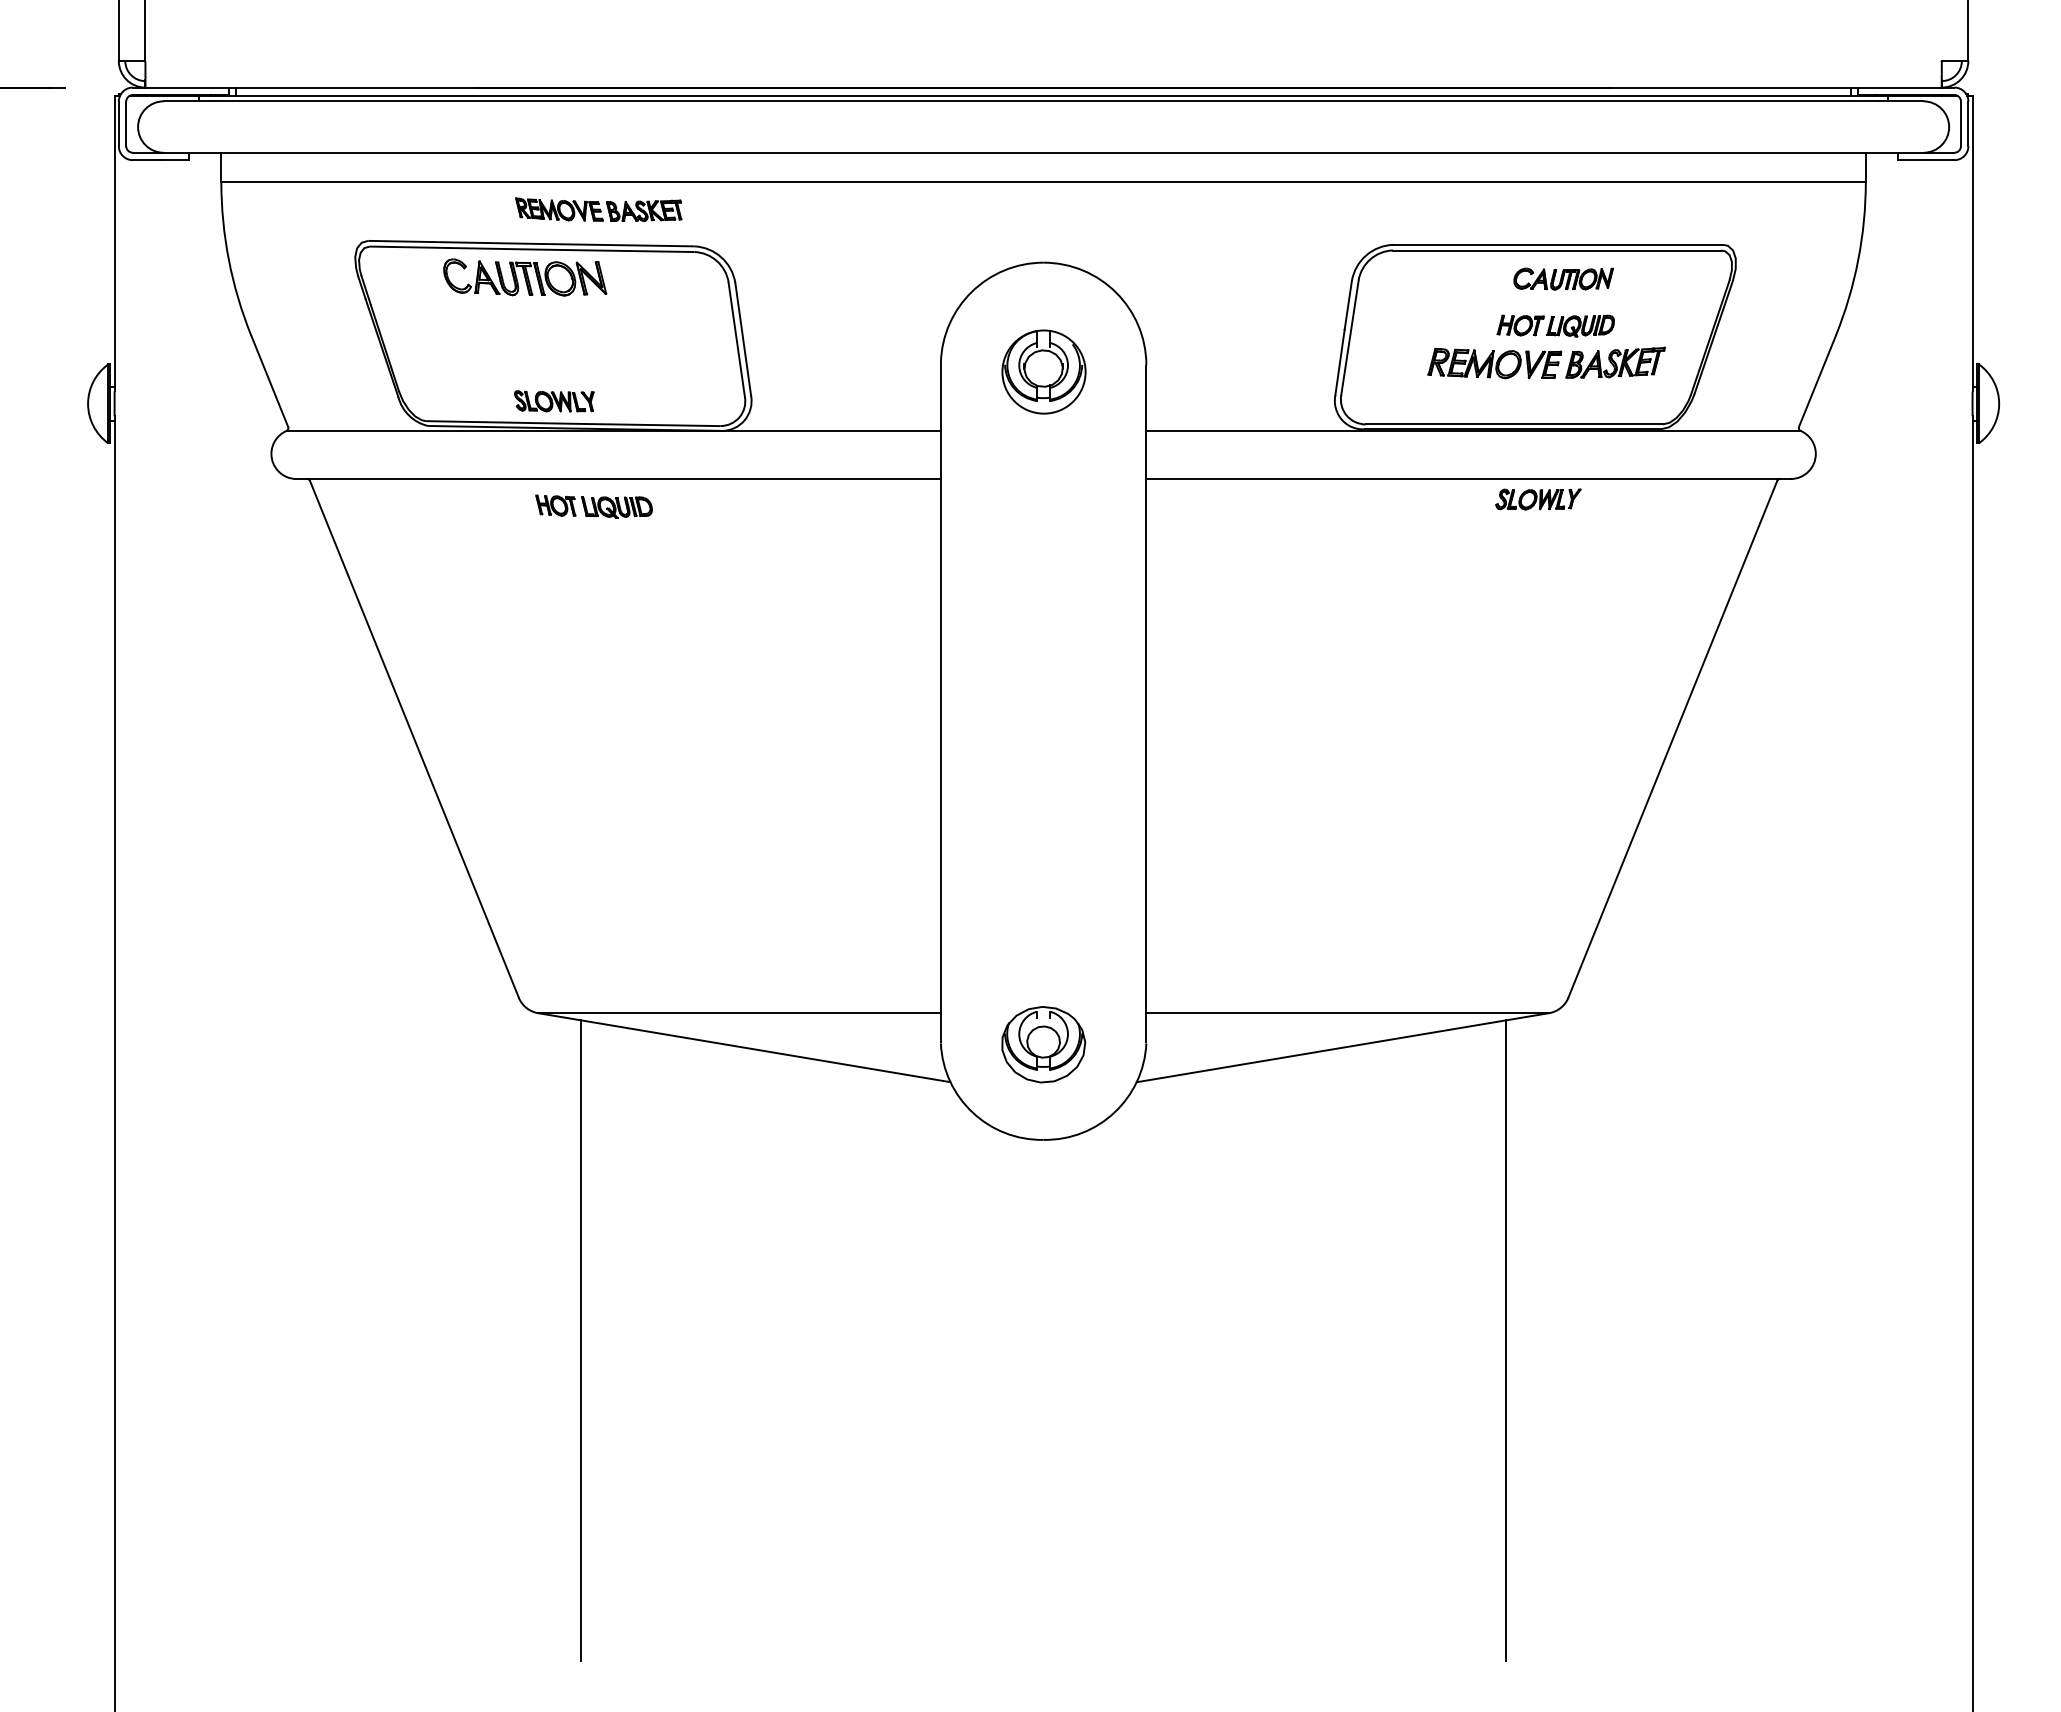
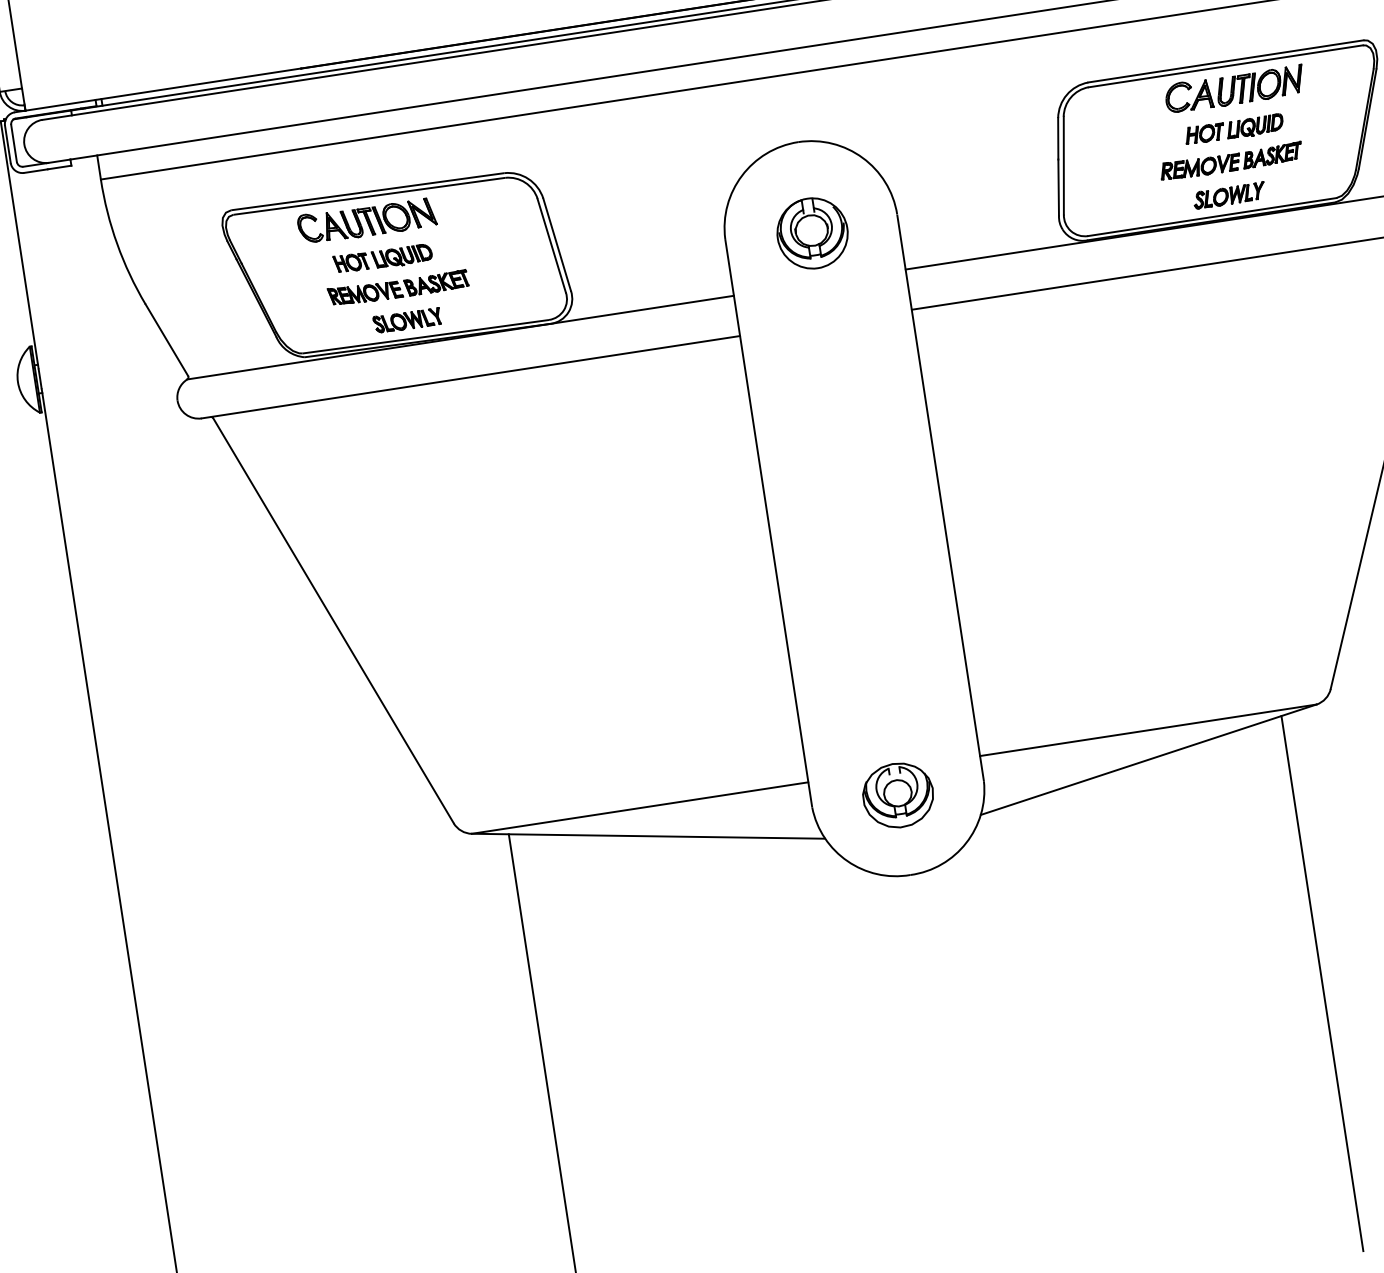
part: (598, 209) -> (398, 287), moved
part: (1563, 278) -> (1234, 88), size x1.67
part: (1546, 362) -> (1231, 161), size x0.71
part: (1538, 499) -> (1229, 195), moved
part: (593, 506) -> (382, 258), moved

